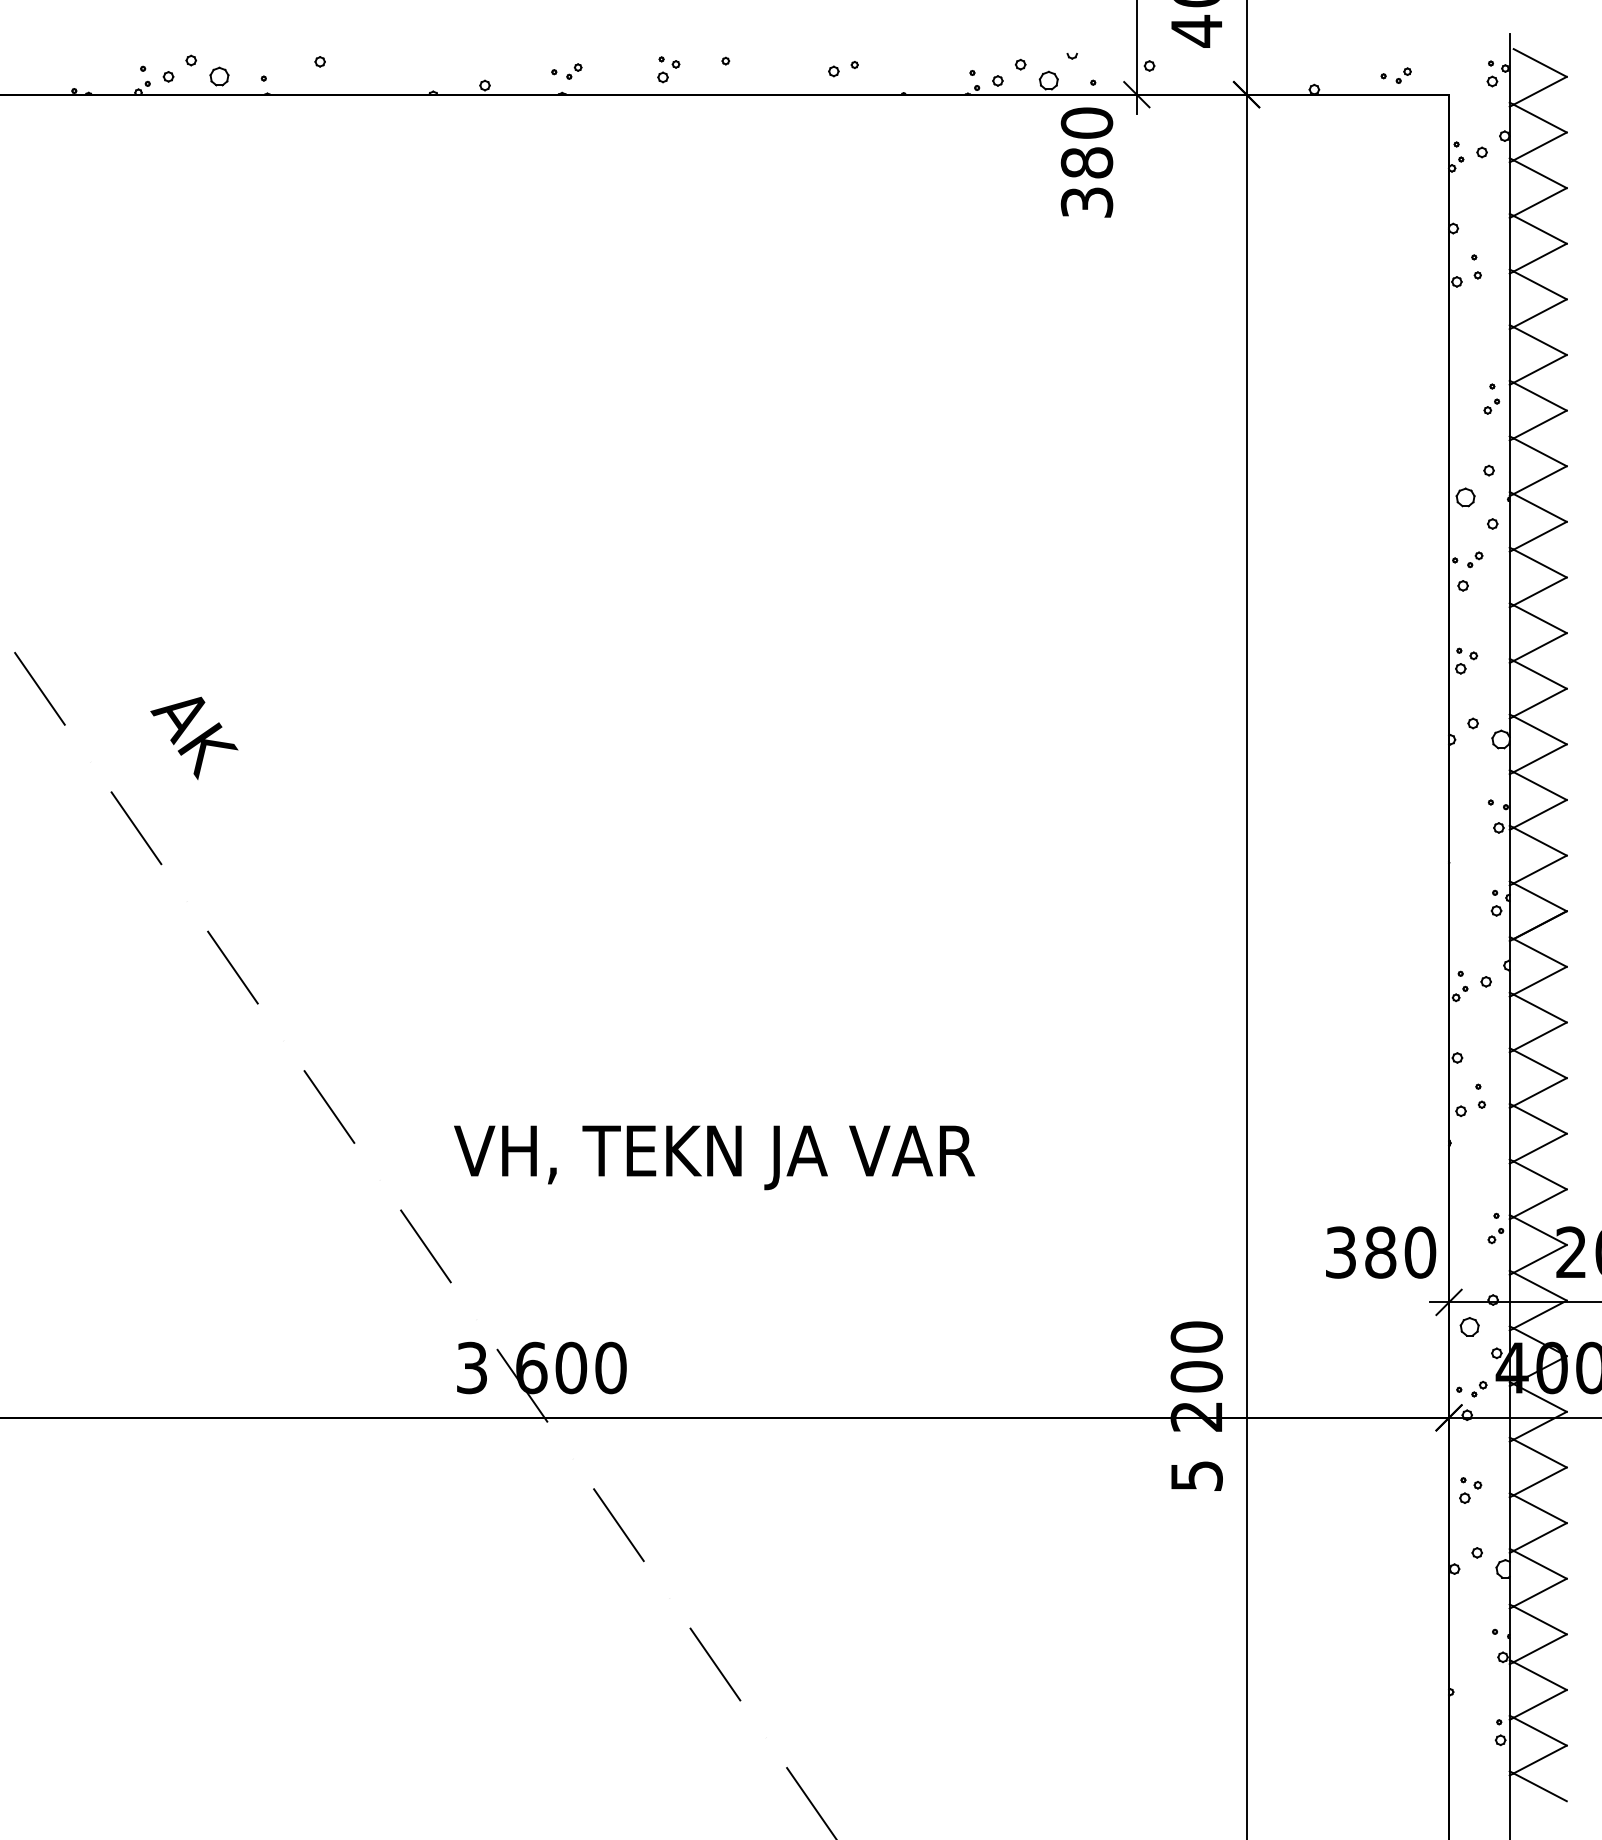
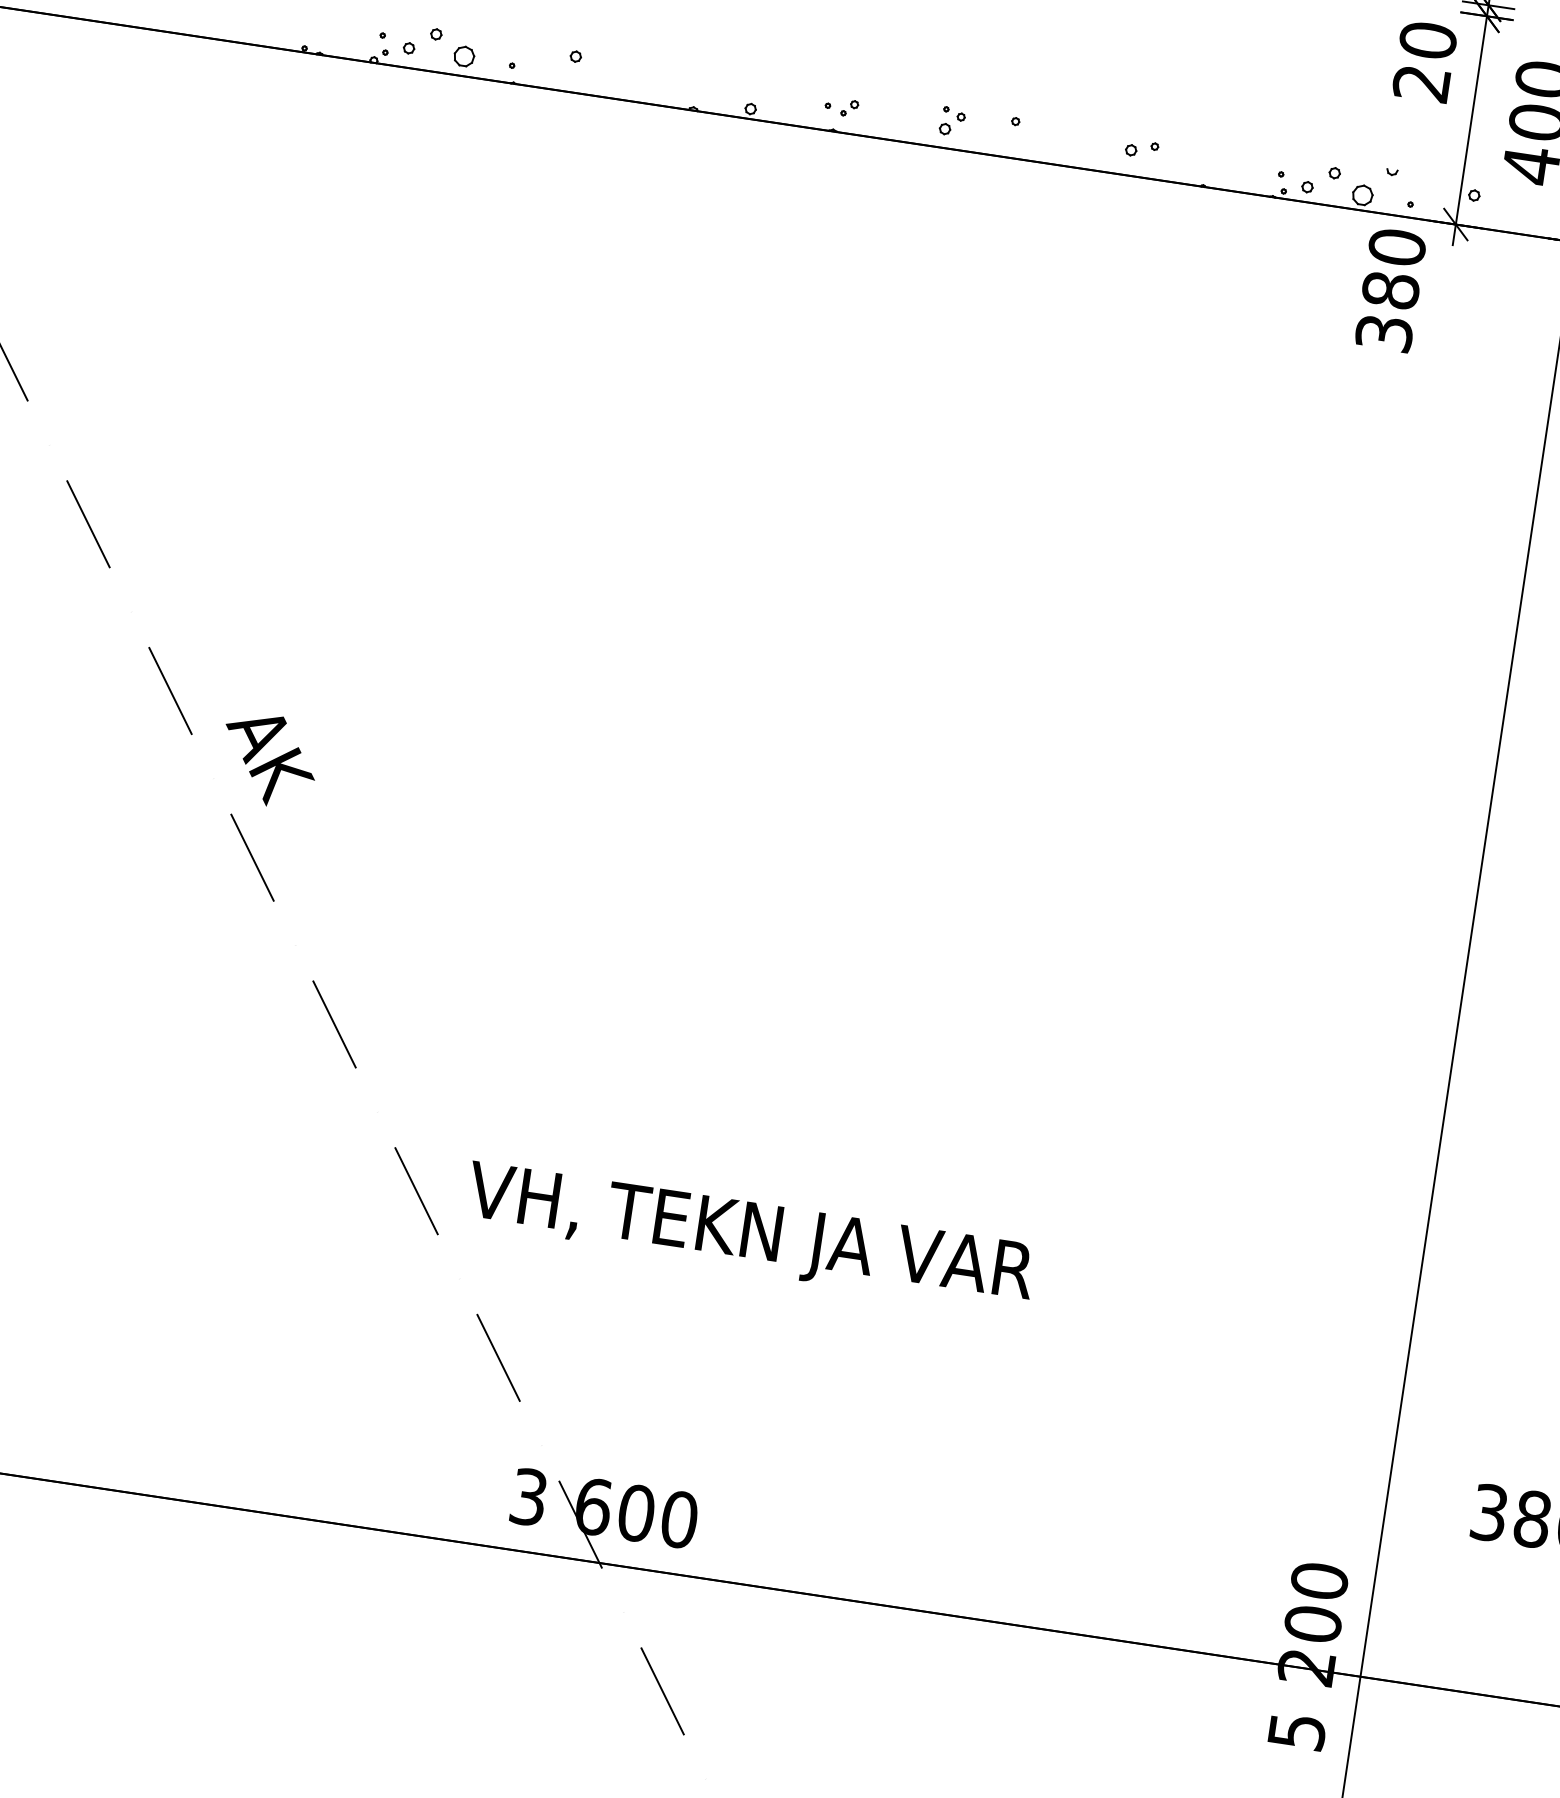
text: (194, 737) -> (269, 759), moved
text: (714, 1157) -> (750, 1237), moved

